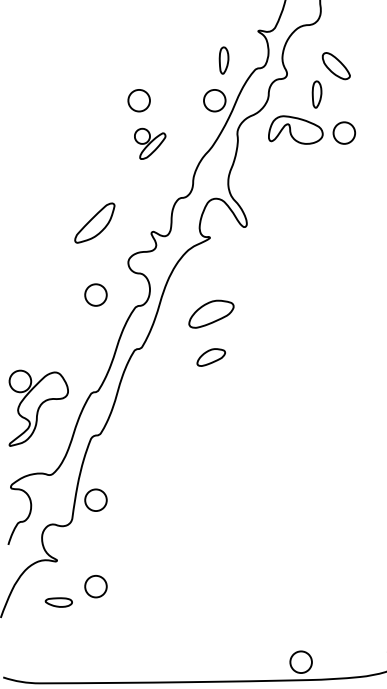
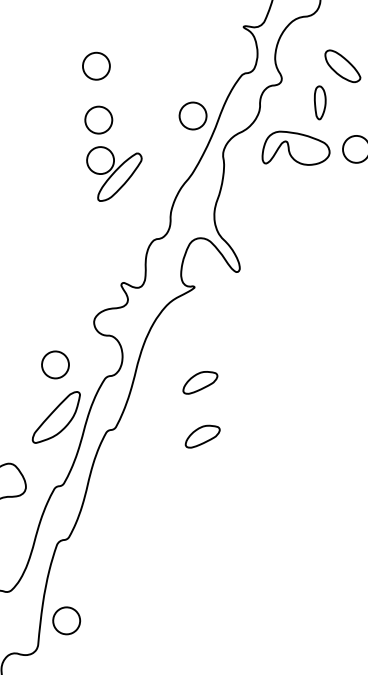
part: (138, 57) -> (95, 66), added
part: (223, 60) -> (201, 65), removed
part: (149, 143) -> (113, 172), size x1.43
part: (94, 222) -> (55, 416), moved
part: (210, 314) -> (199, 382), size x0.62

